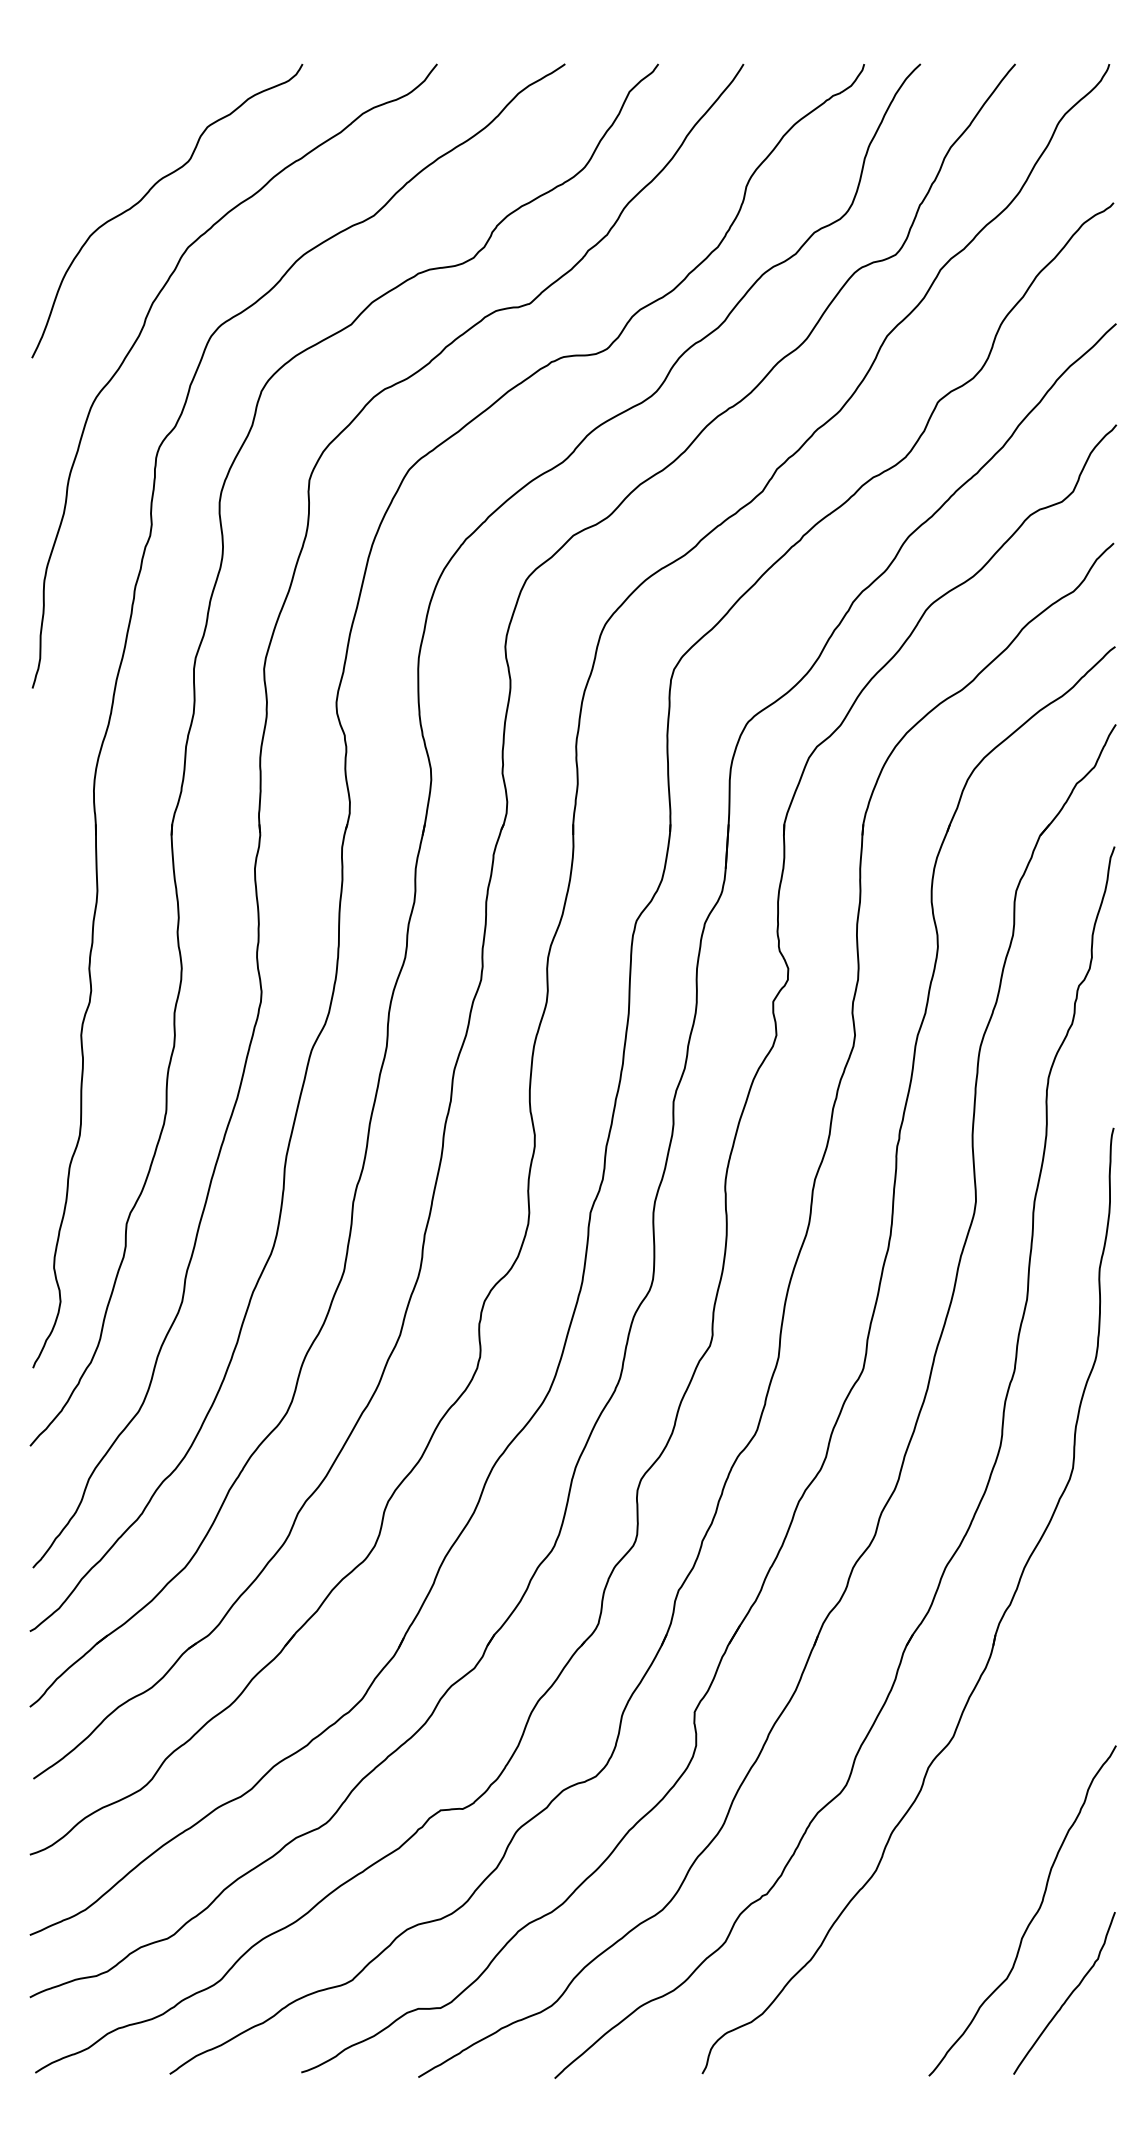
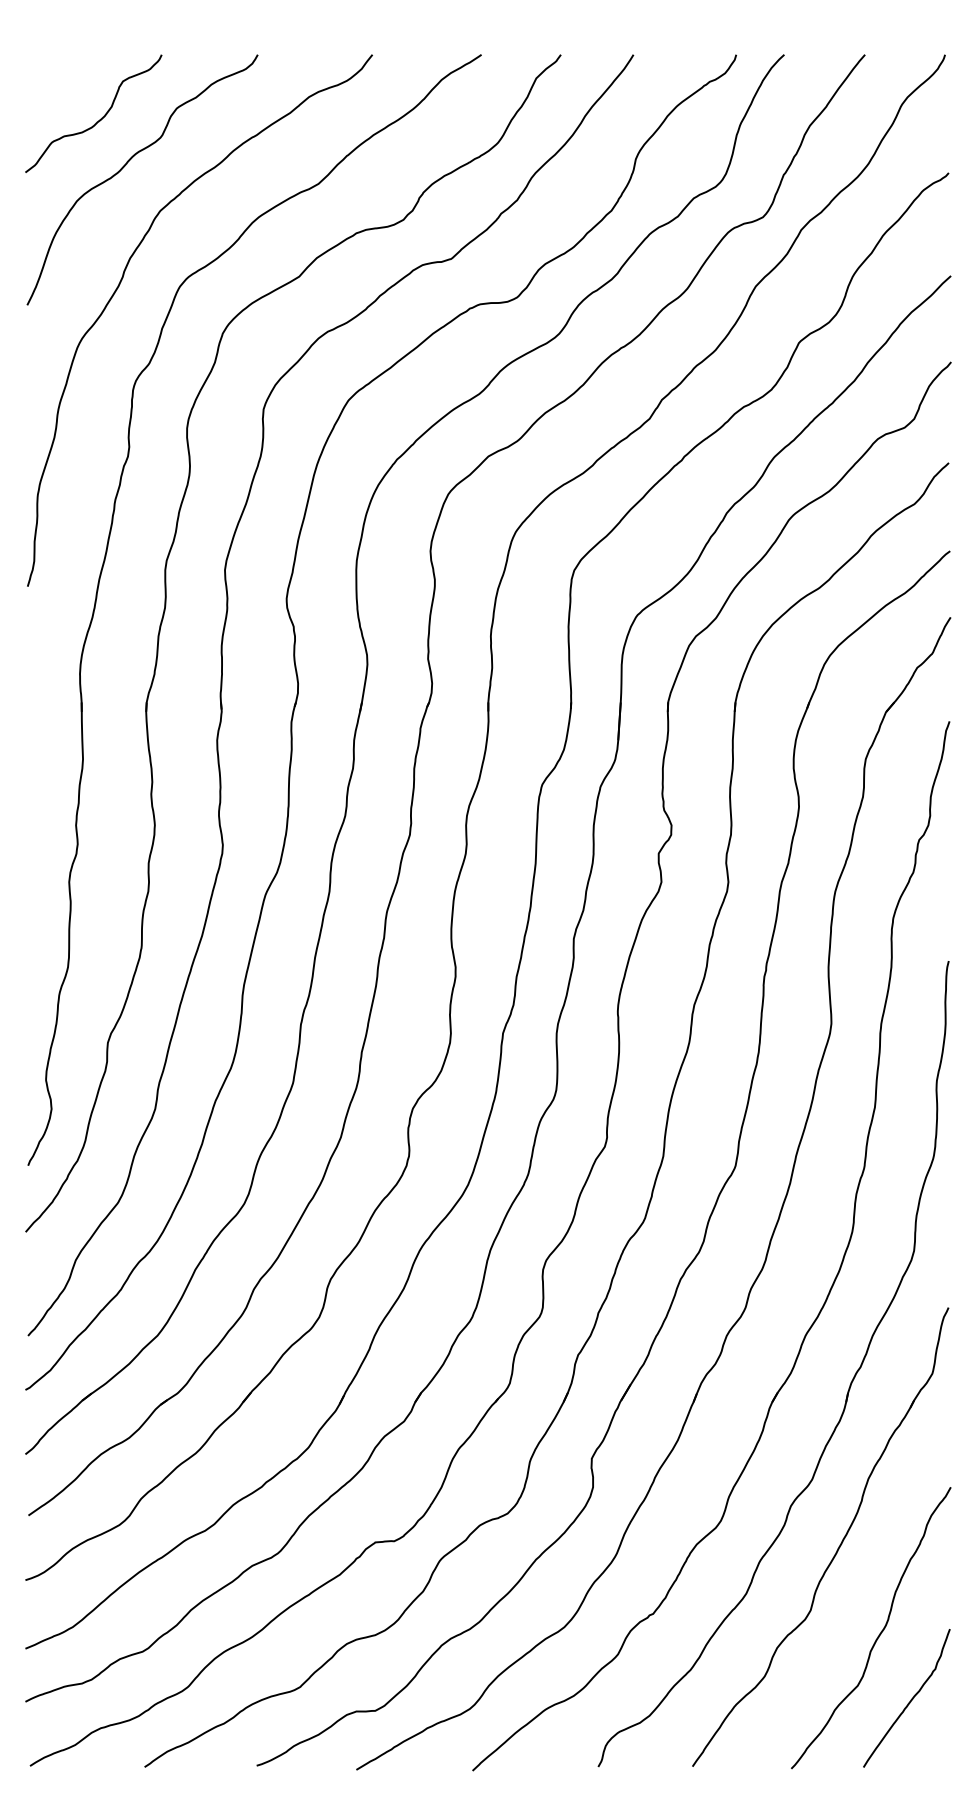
curve: (116, 140) -> (99, 119), added
part: (985, 1813) -> (839, 1545), added

